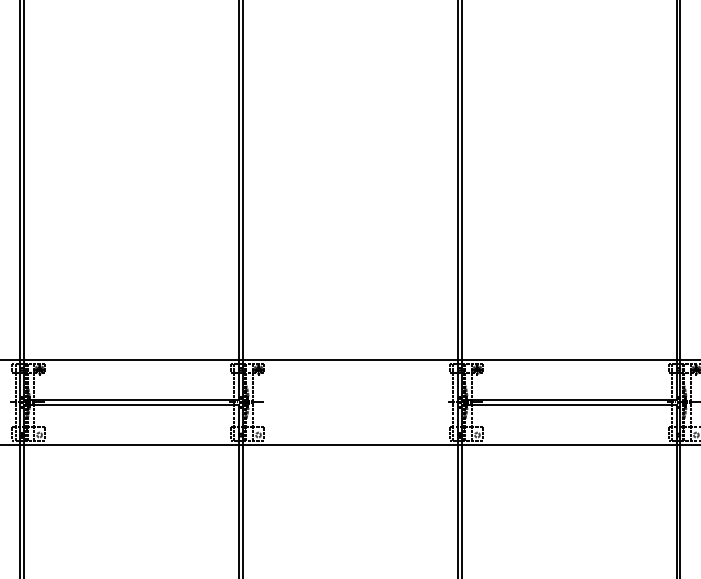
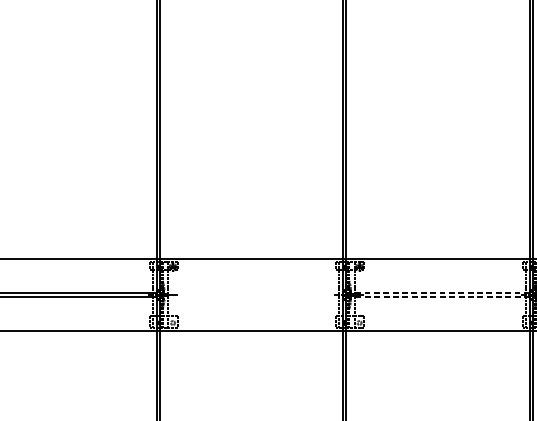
line: (569, 399) -> (438, 292), solid -> dashed
line: (569, 405) -> (438, 297), solid -> dashed

